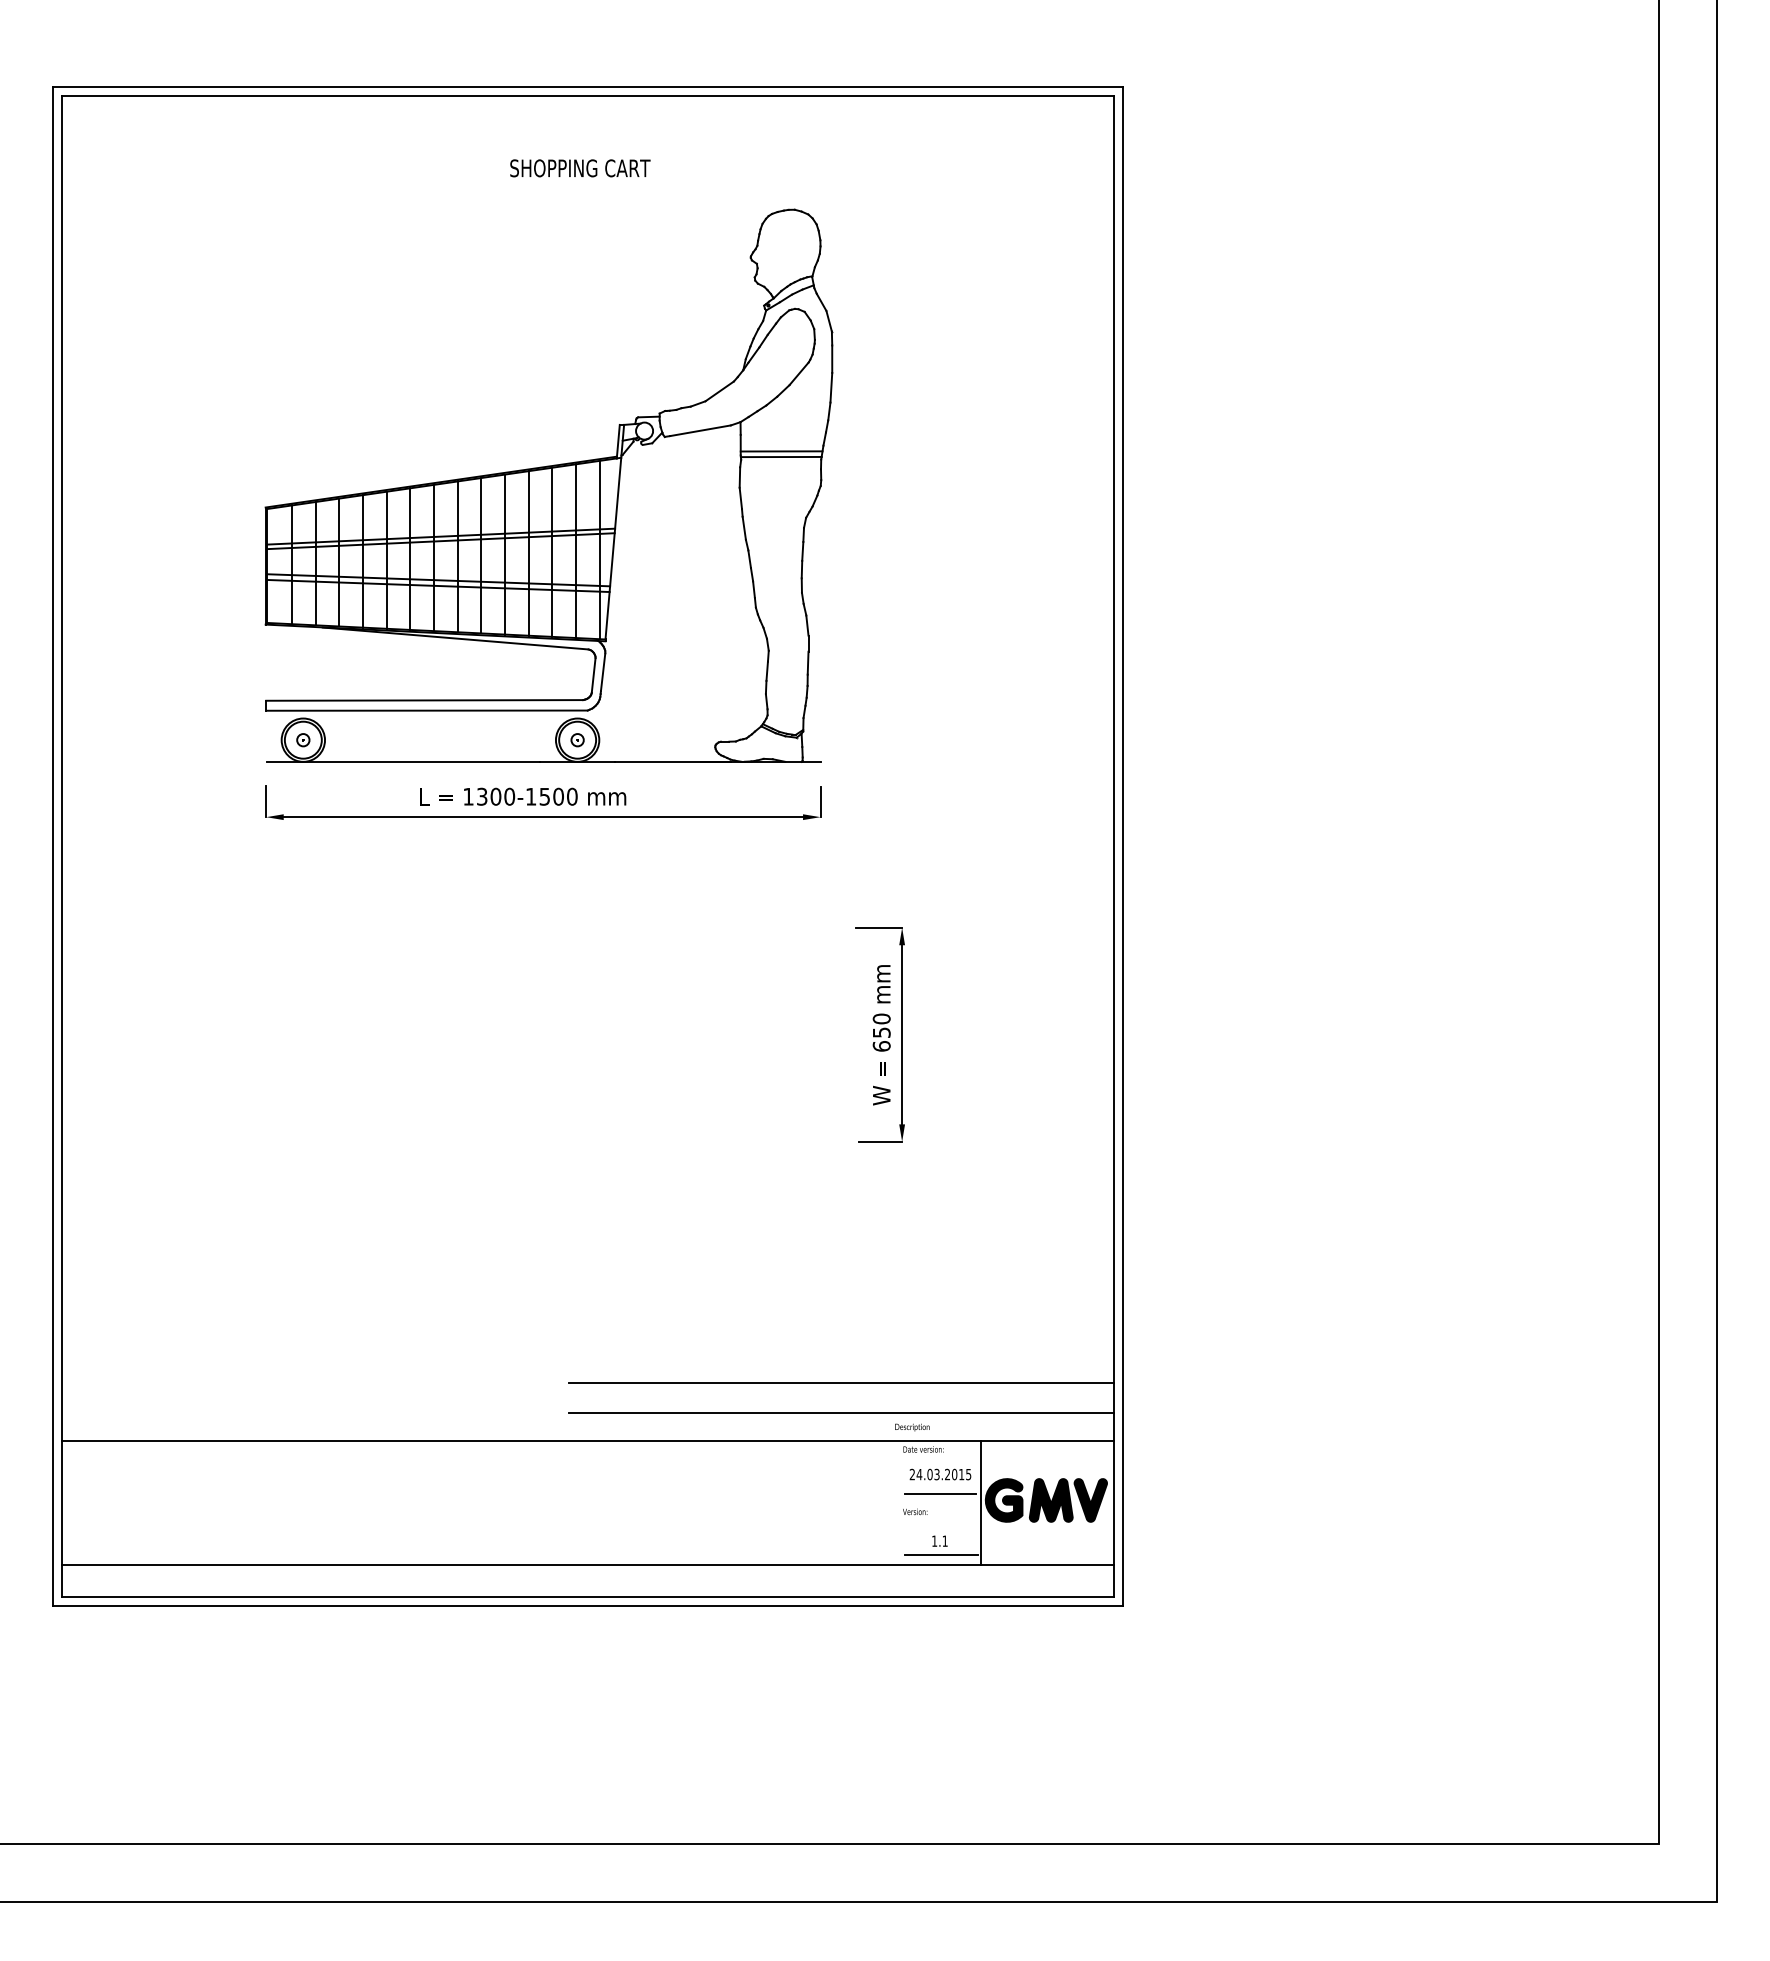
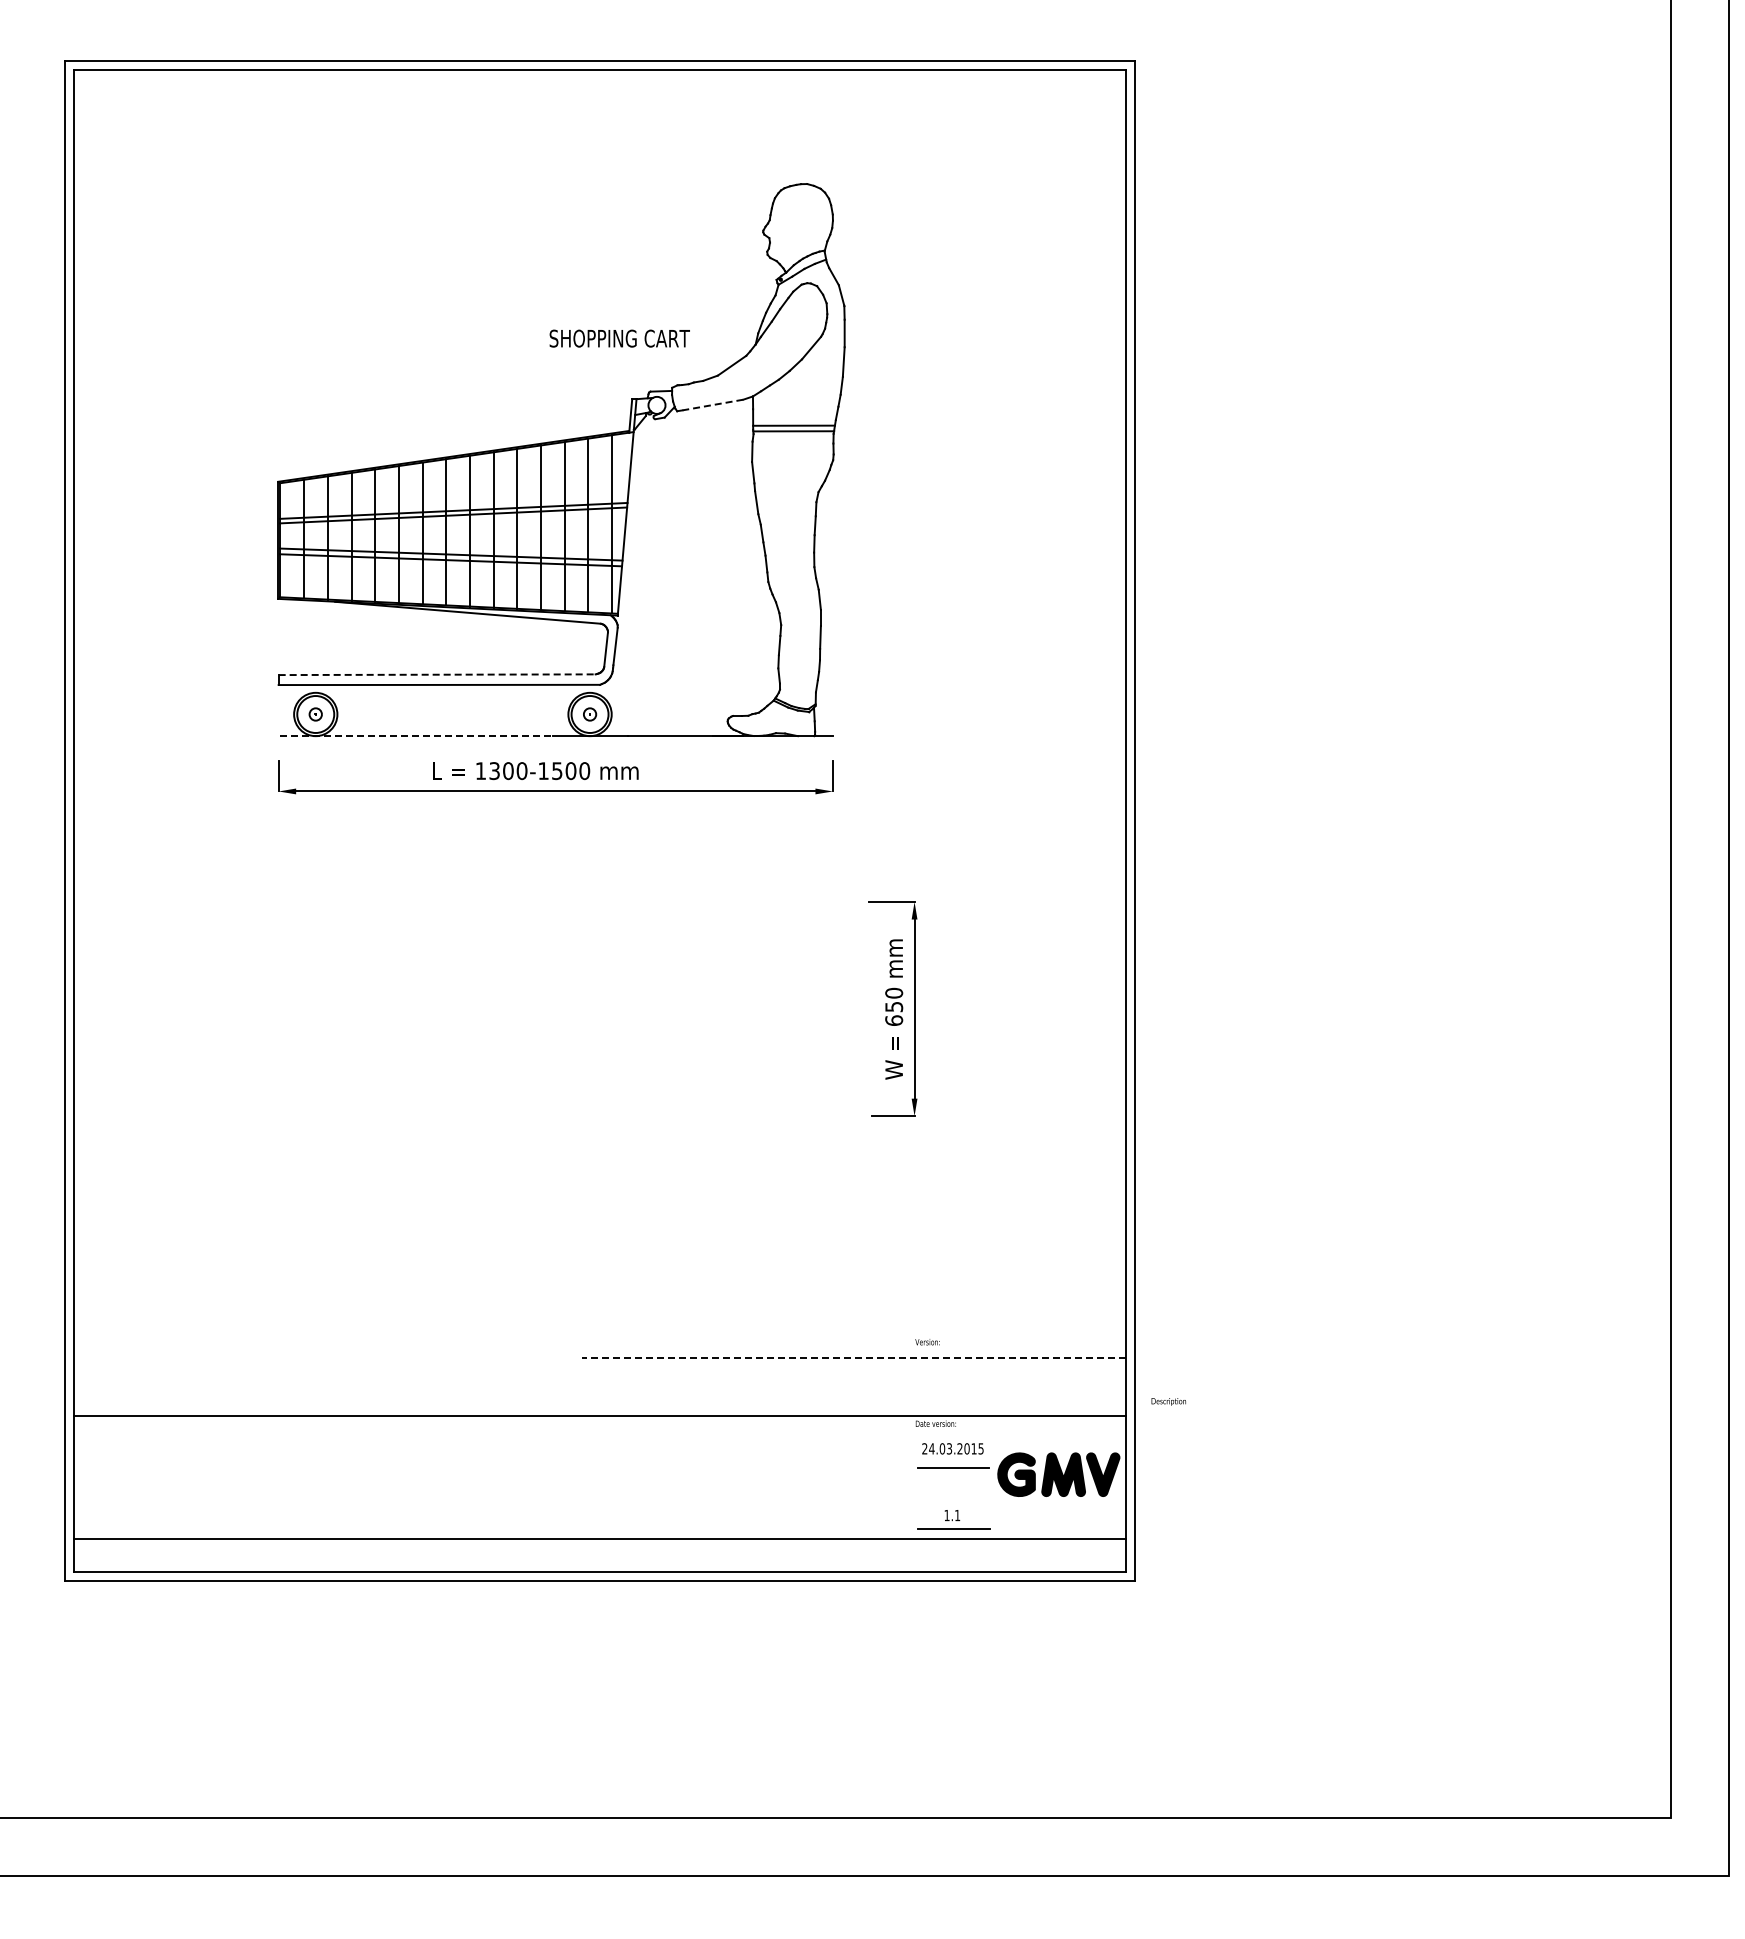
text: (580, 168) -> (619, 338), moved
line: (700, 430) -> (712, 404), solid -> dashed
line: (425, 700) -> (437, 674), solid -> dashed
line: (403, 761) -> (415, 735), solid -> dashed
line: (841, 1383) -> (853, 1357), solid -> dashed
line: (841, 1413) -> (853, 1387), removed
text: (912, 1427) -> (1168, 1401), moved
line: (981, 1502) -> (993, 1476), removed
text: (915, 1511) -> (927, 1341), moved

